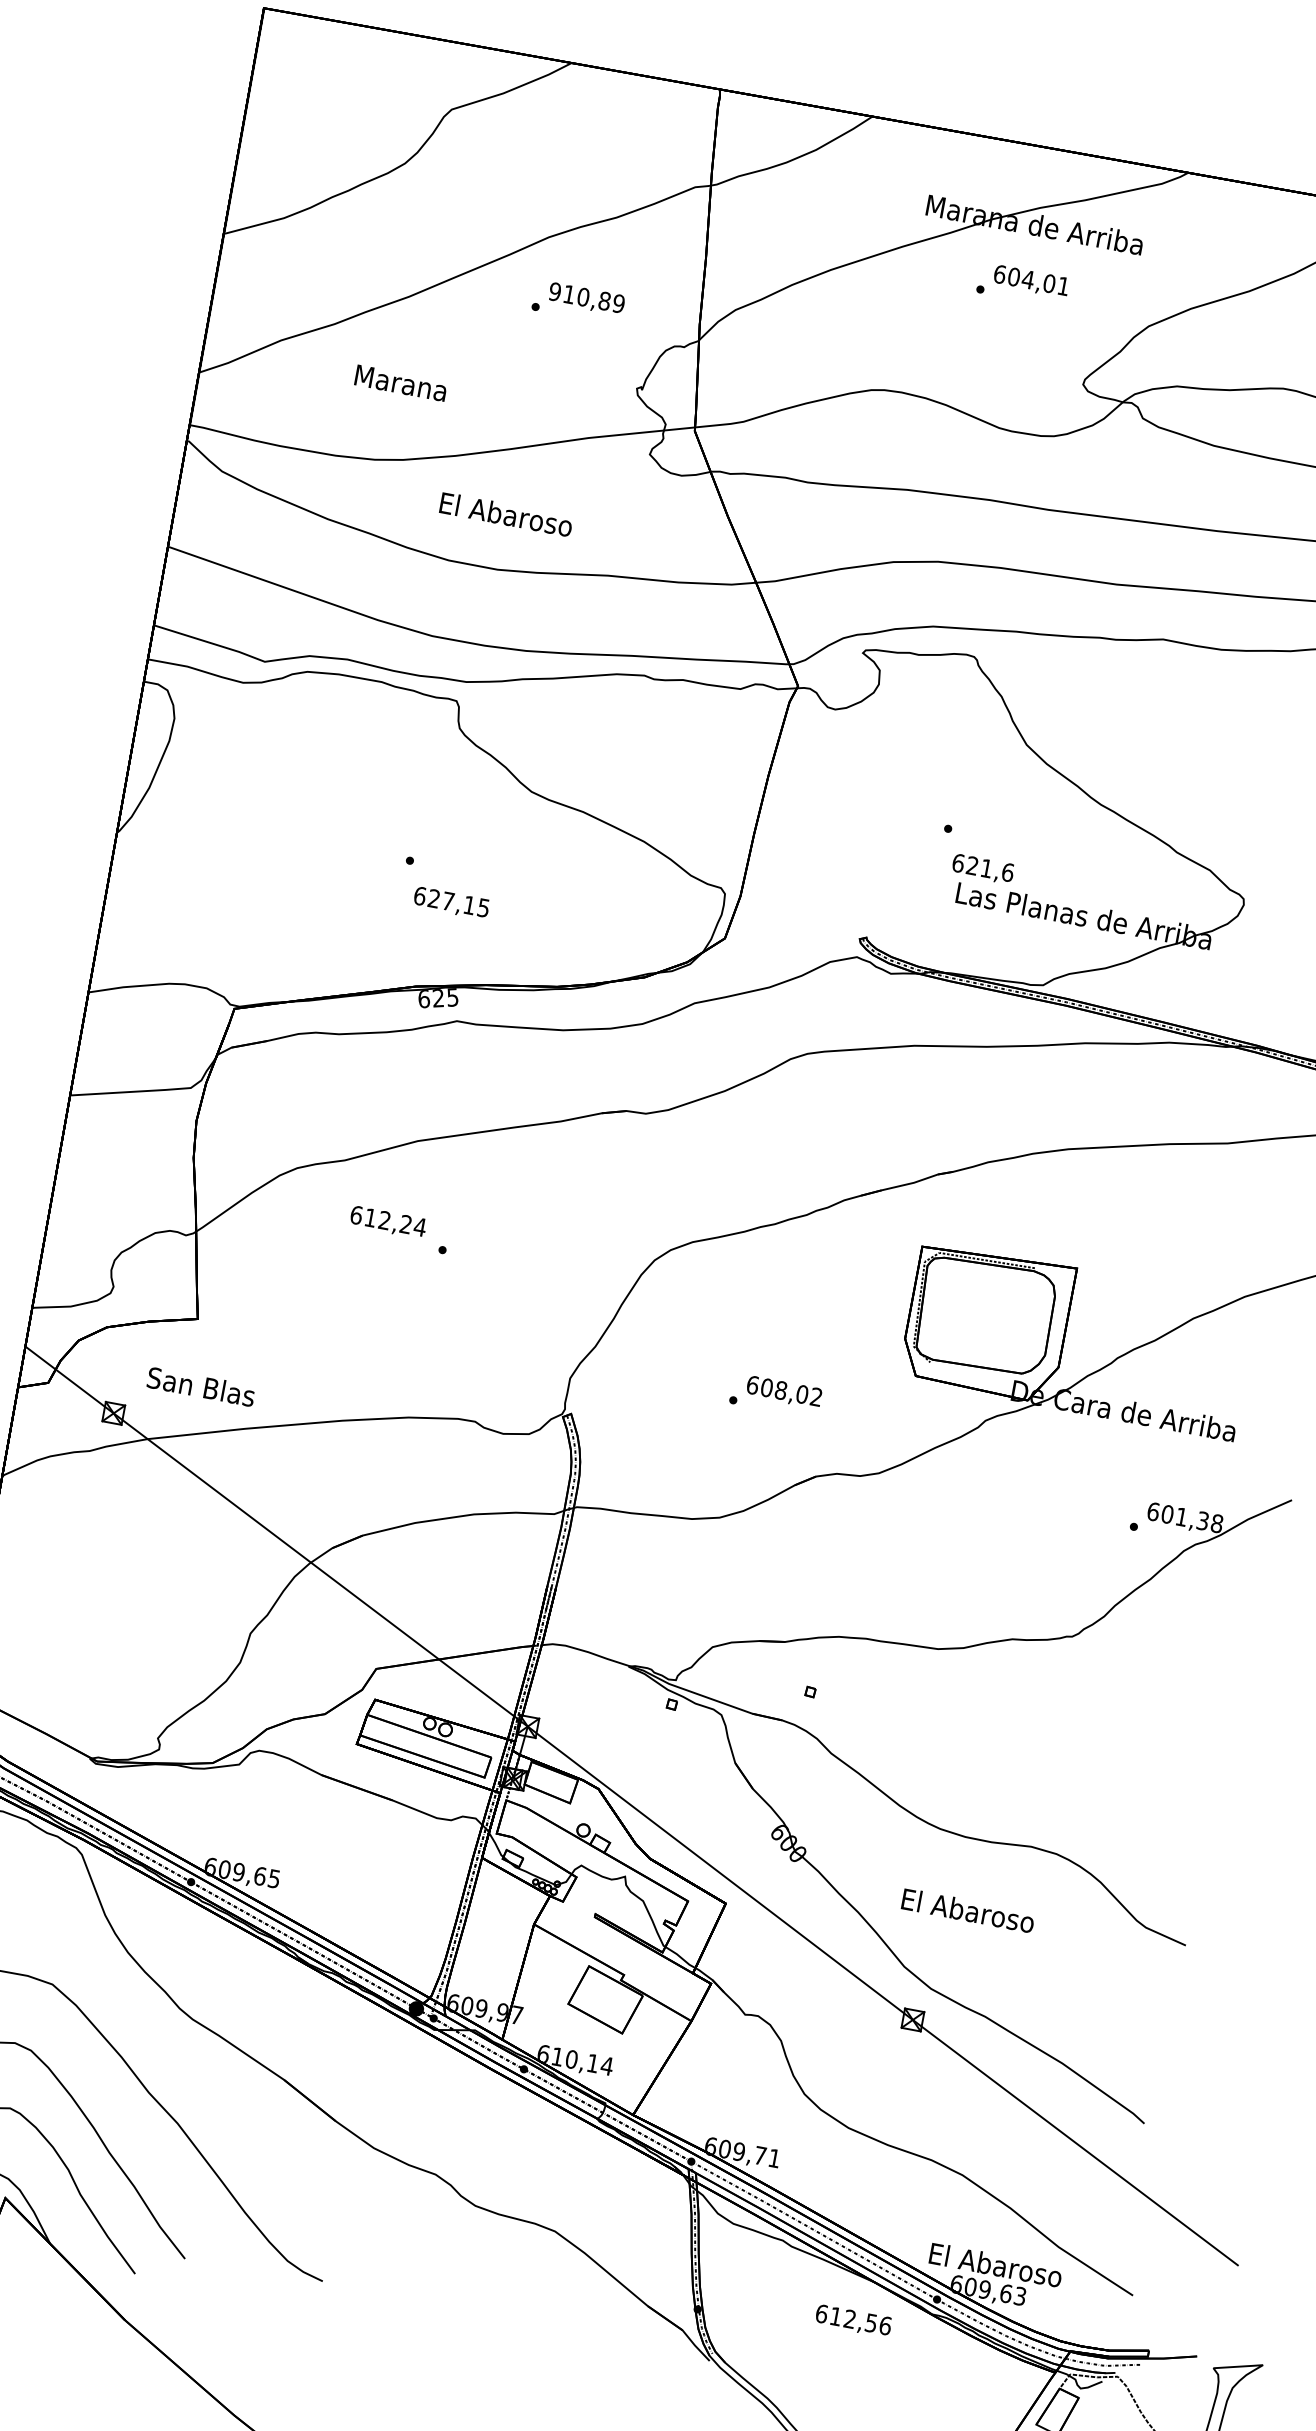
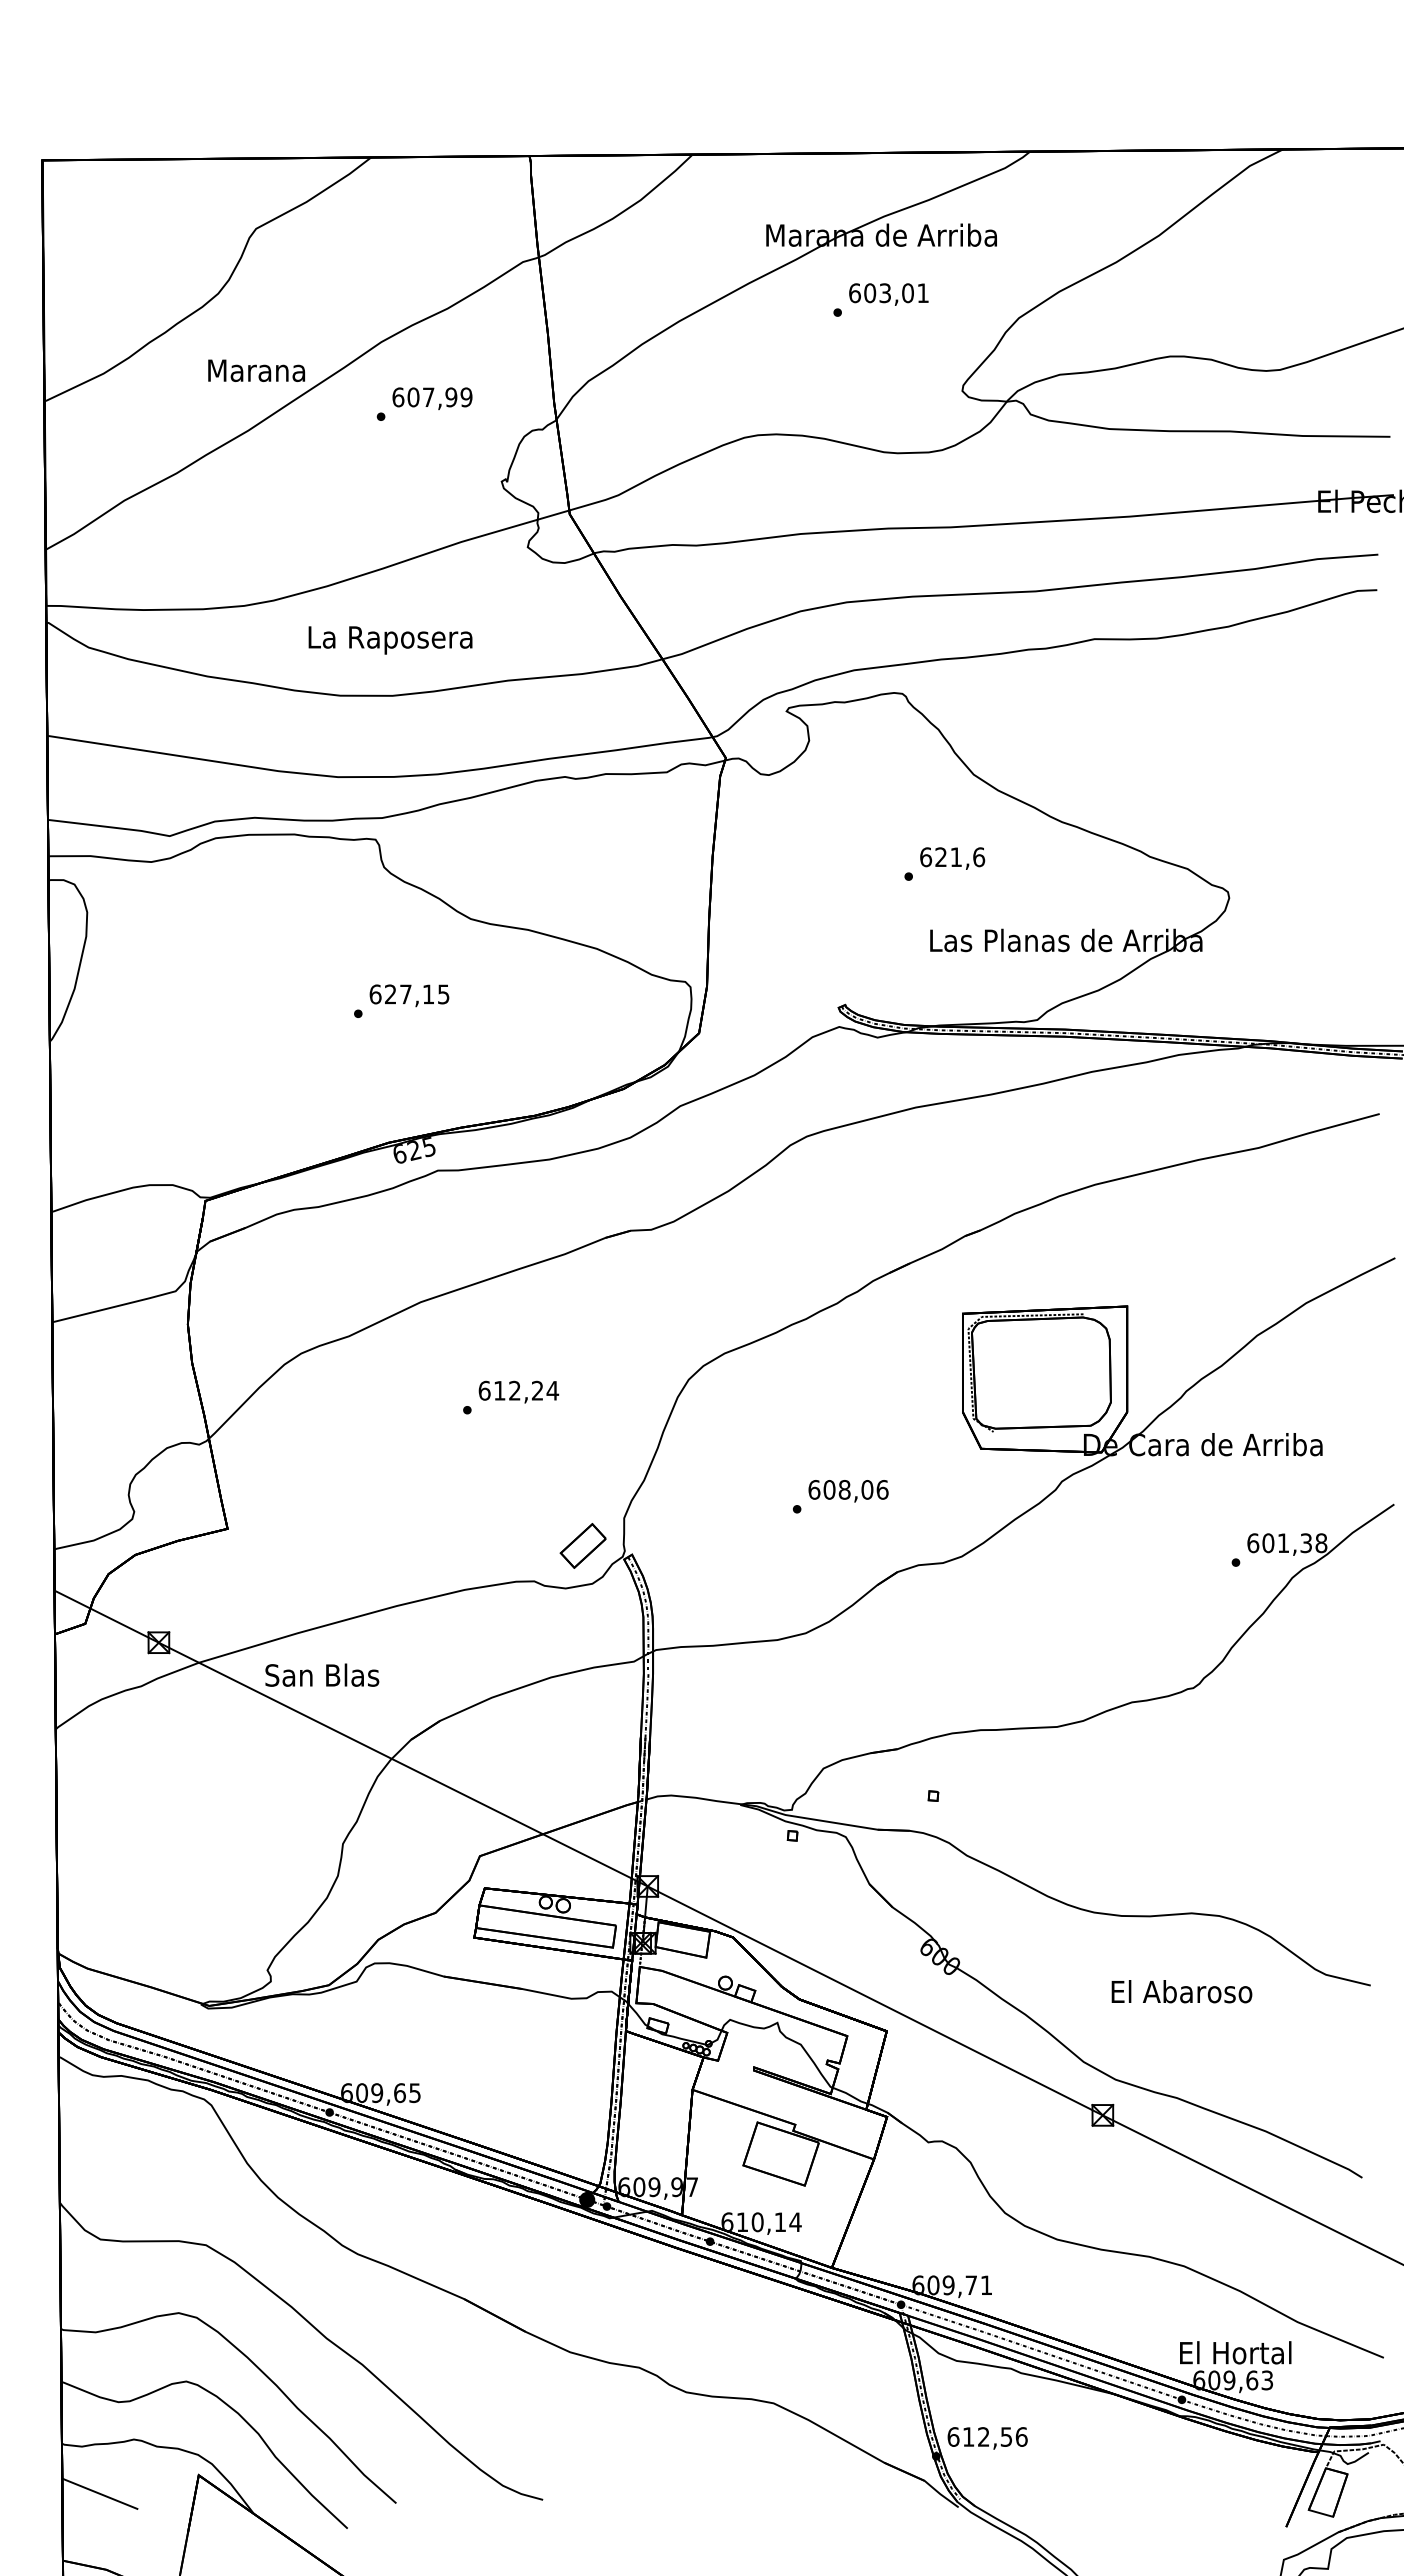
text: (1028, 280) -> (885, 293), 604,01 -> 603,01
text: (579, 296) -> (424, 397), 910,89 -> 607,99
text: (400, 383) -> (256, 370), moved
text: (505, 516) -> (390, 639), El Abaroso -> La Raposera
text: (982, 869) -> (952, 858), moved
text: (451, 903) -> (409, 995), moved
text: (388, 1221) -> (518, 1391), moved
text: (201, 1386) -> (322, 1674), moved
part: (526, 1396) -> (582, 1545), added
text: (816, 1396) -> (882, 1489), 608,02 -> 608,06
text: (967, 1910) -> (1181, 1991), moved
text: (996, 2264) -> (1236, 2352), El Abaroso -> El Hortal
text: (853, 2321) -> (987, 2438), moved

